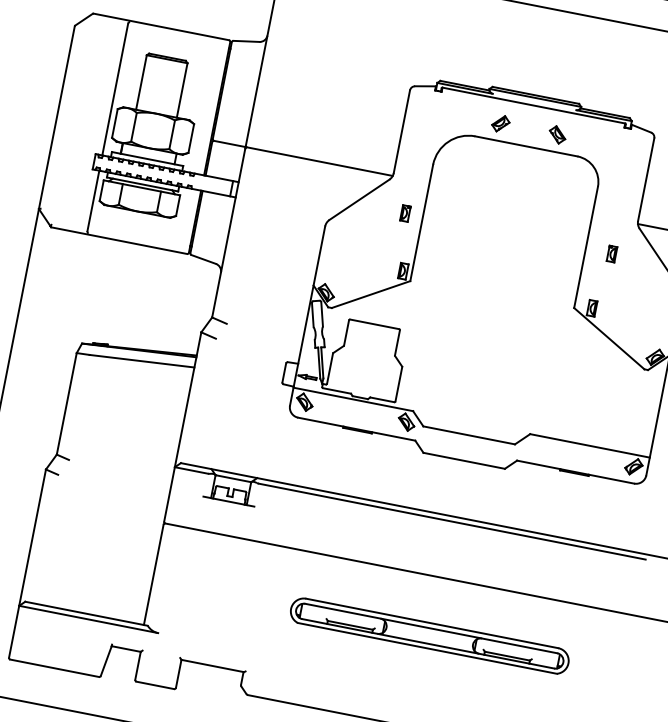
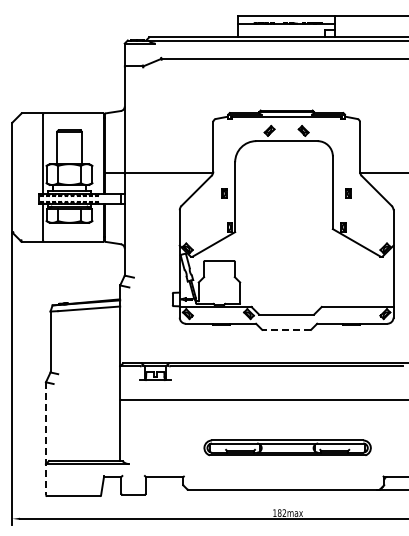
line: (464, 460) -> (286, 329), solid -> dashed
line: (26, 564) -> (45, 439), solid -> dashed
part: (429, 635) -> (287, 447), moved

